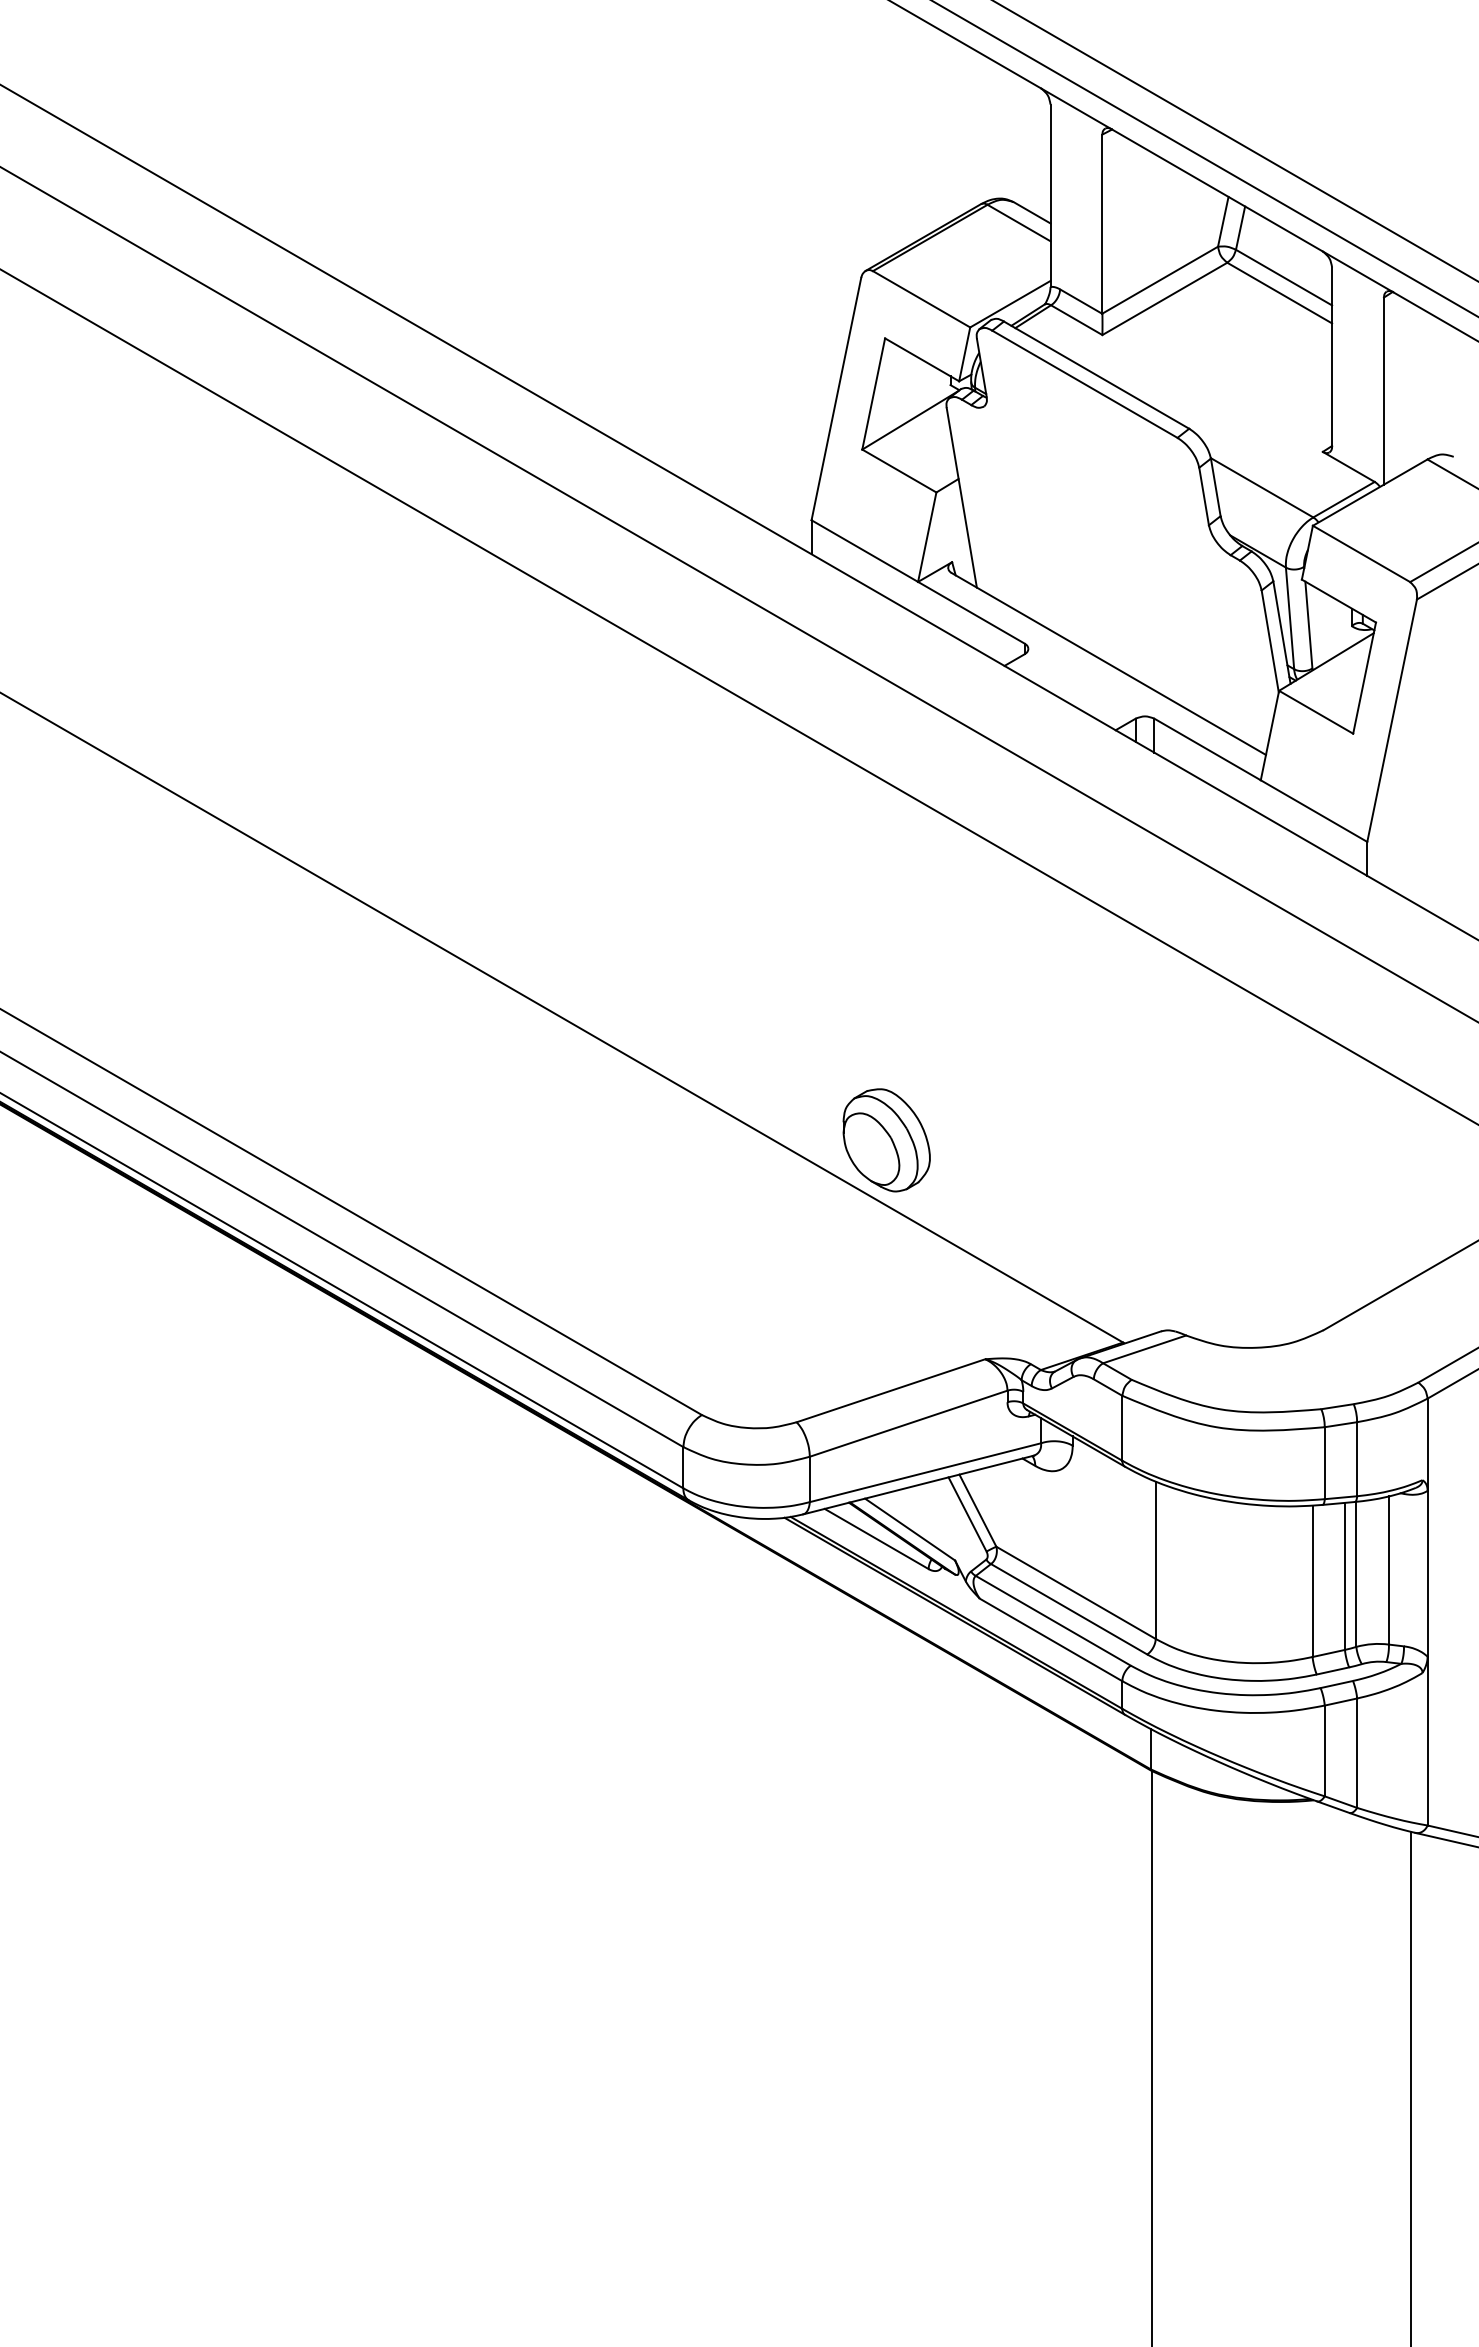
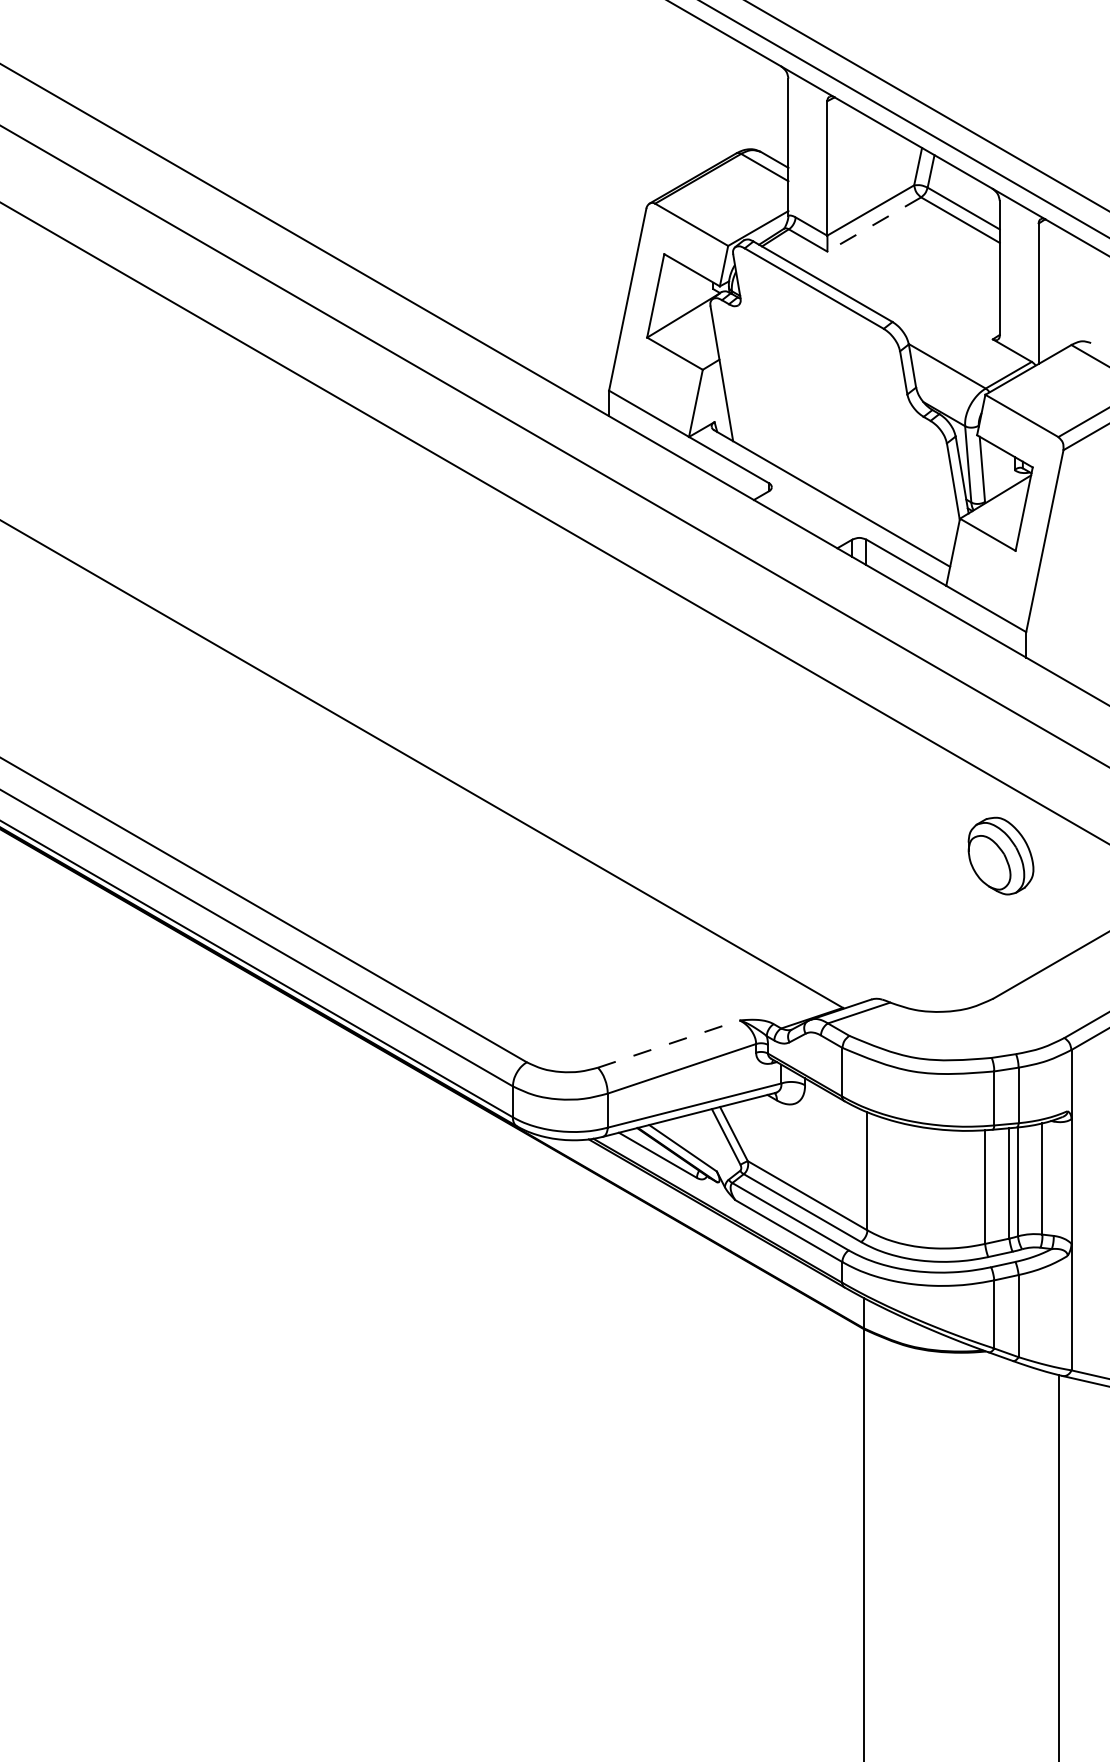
line: (1164, 299) -> (874, 224), solid -> dashed
part: (886, 1140) -> (1000, 856), moved
line: (891, 1390) -> (669, 1043), solid -> dashed

